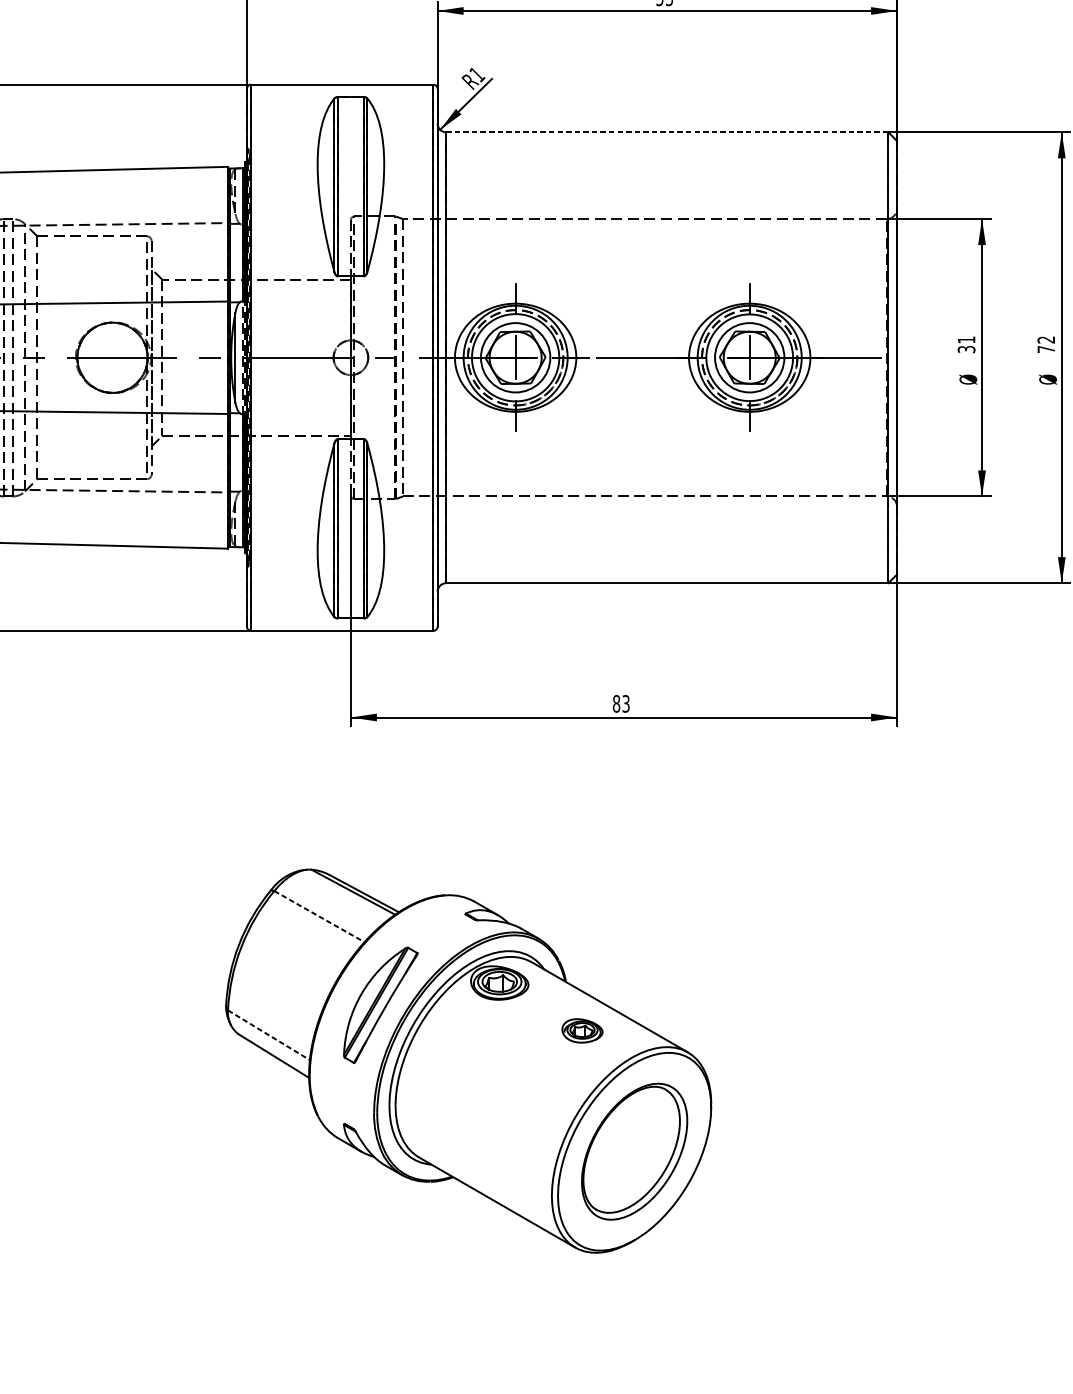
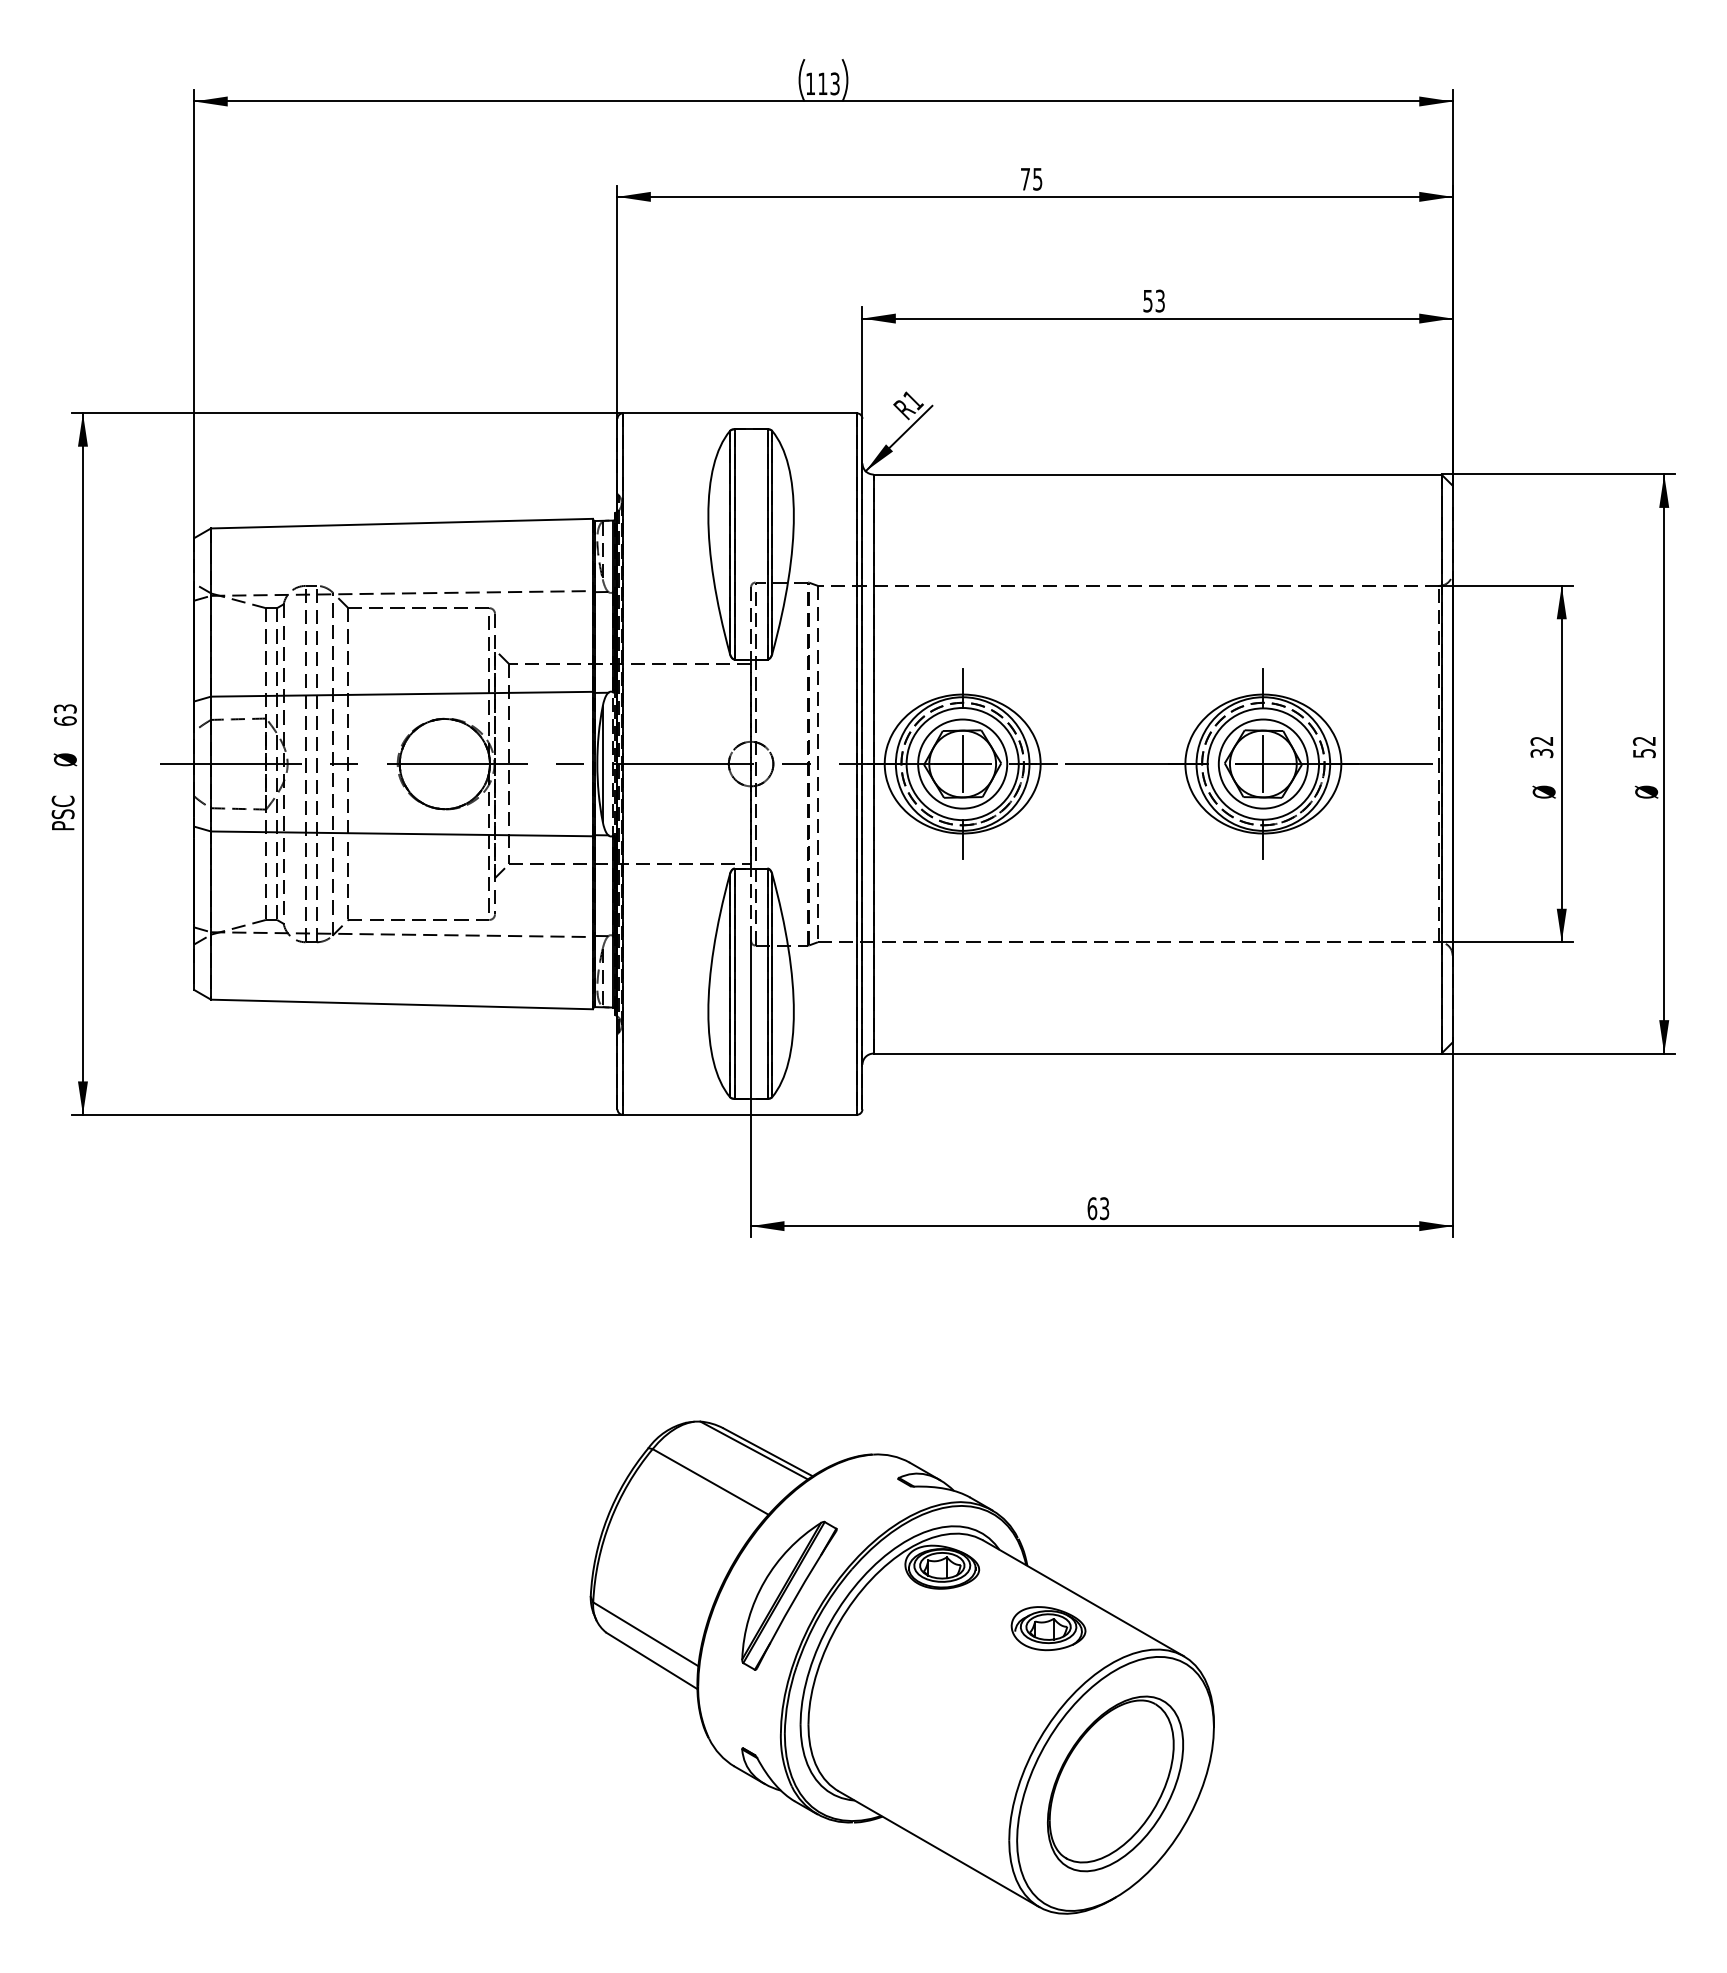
line: (667, 132) -> (1157, 474), dashed -> solid
text: (966, 339) -> (1541, 740), 31 -> 32
text: (1046, 349) -> (1644, 753), 72 -> 52
text: (616, 703) -> (1092, 1208), 83 -> 63
line: (319, 916) -> (710, 1481), dashed -> solid
part: (582, 1030) -> (1048, 1628), size x1.43
line: (268, 1035) -> (645, 1634), dashed -> solid

